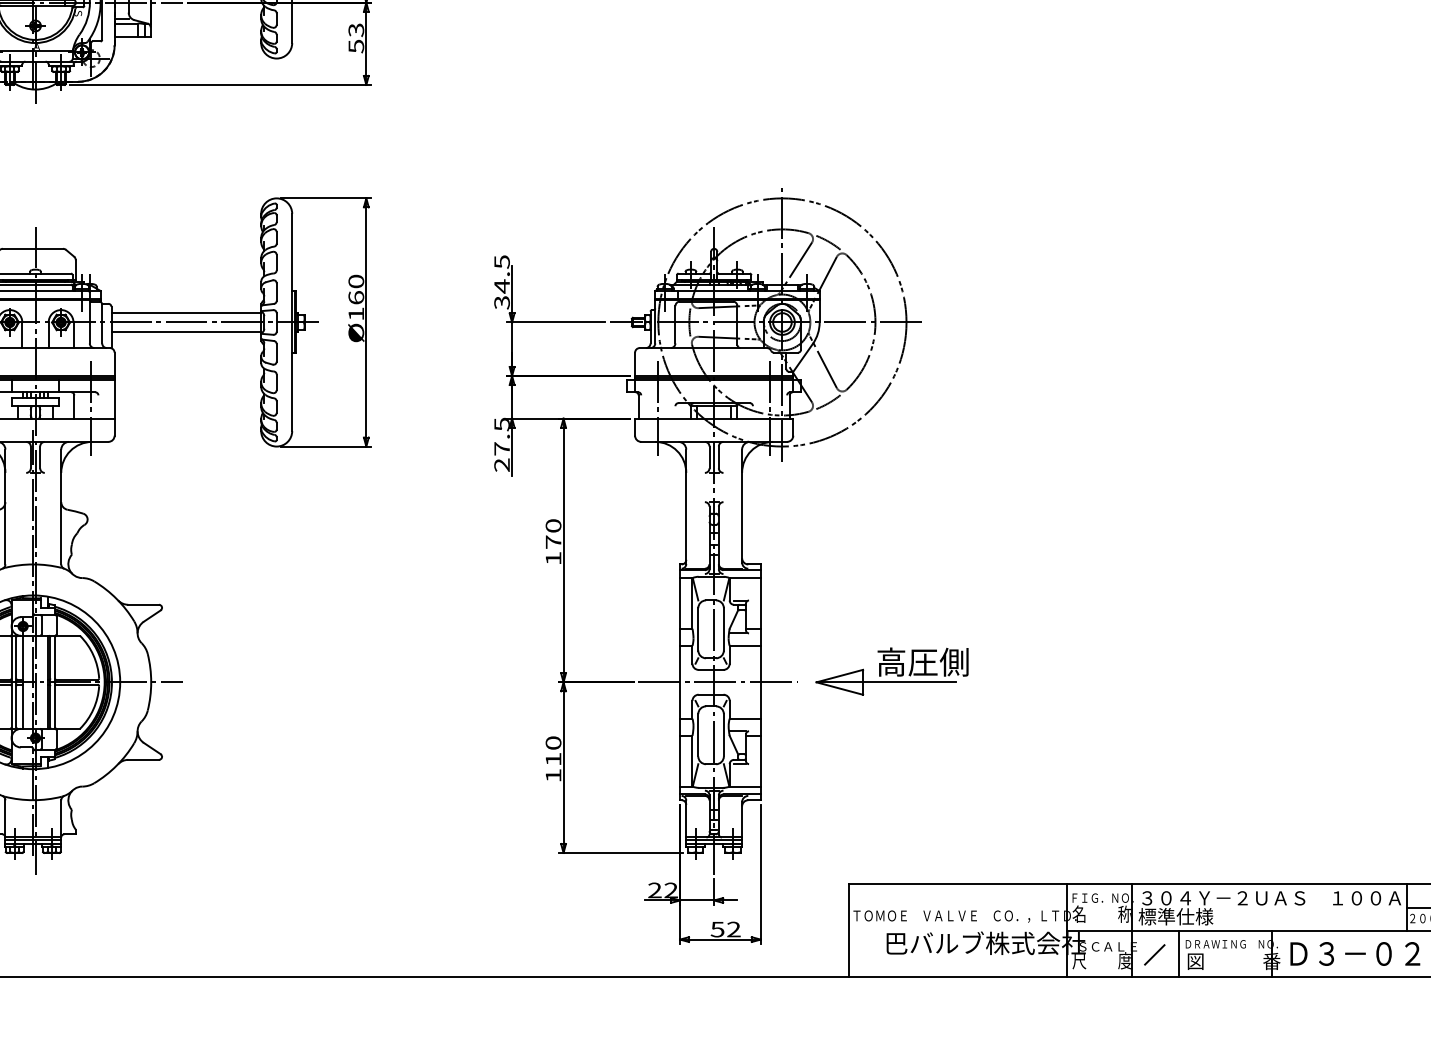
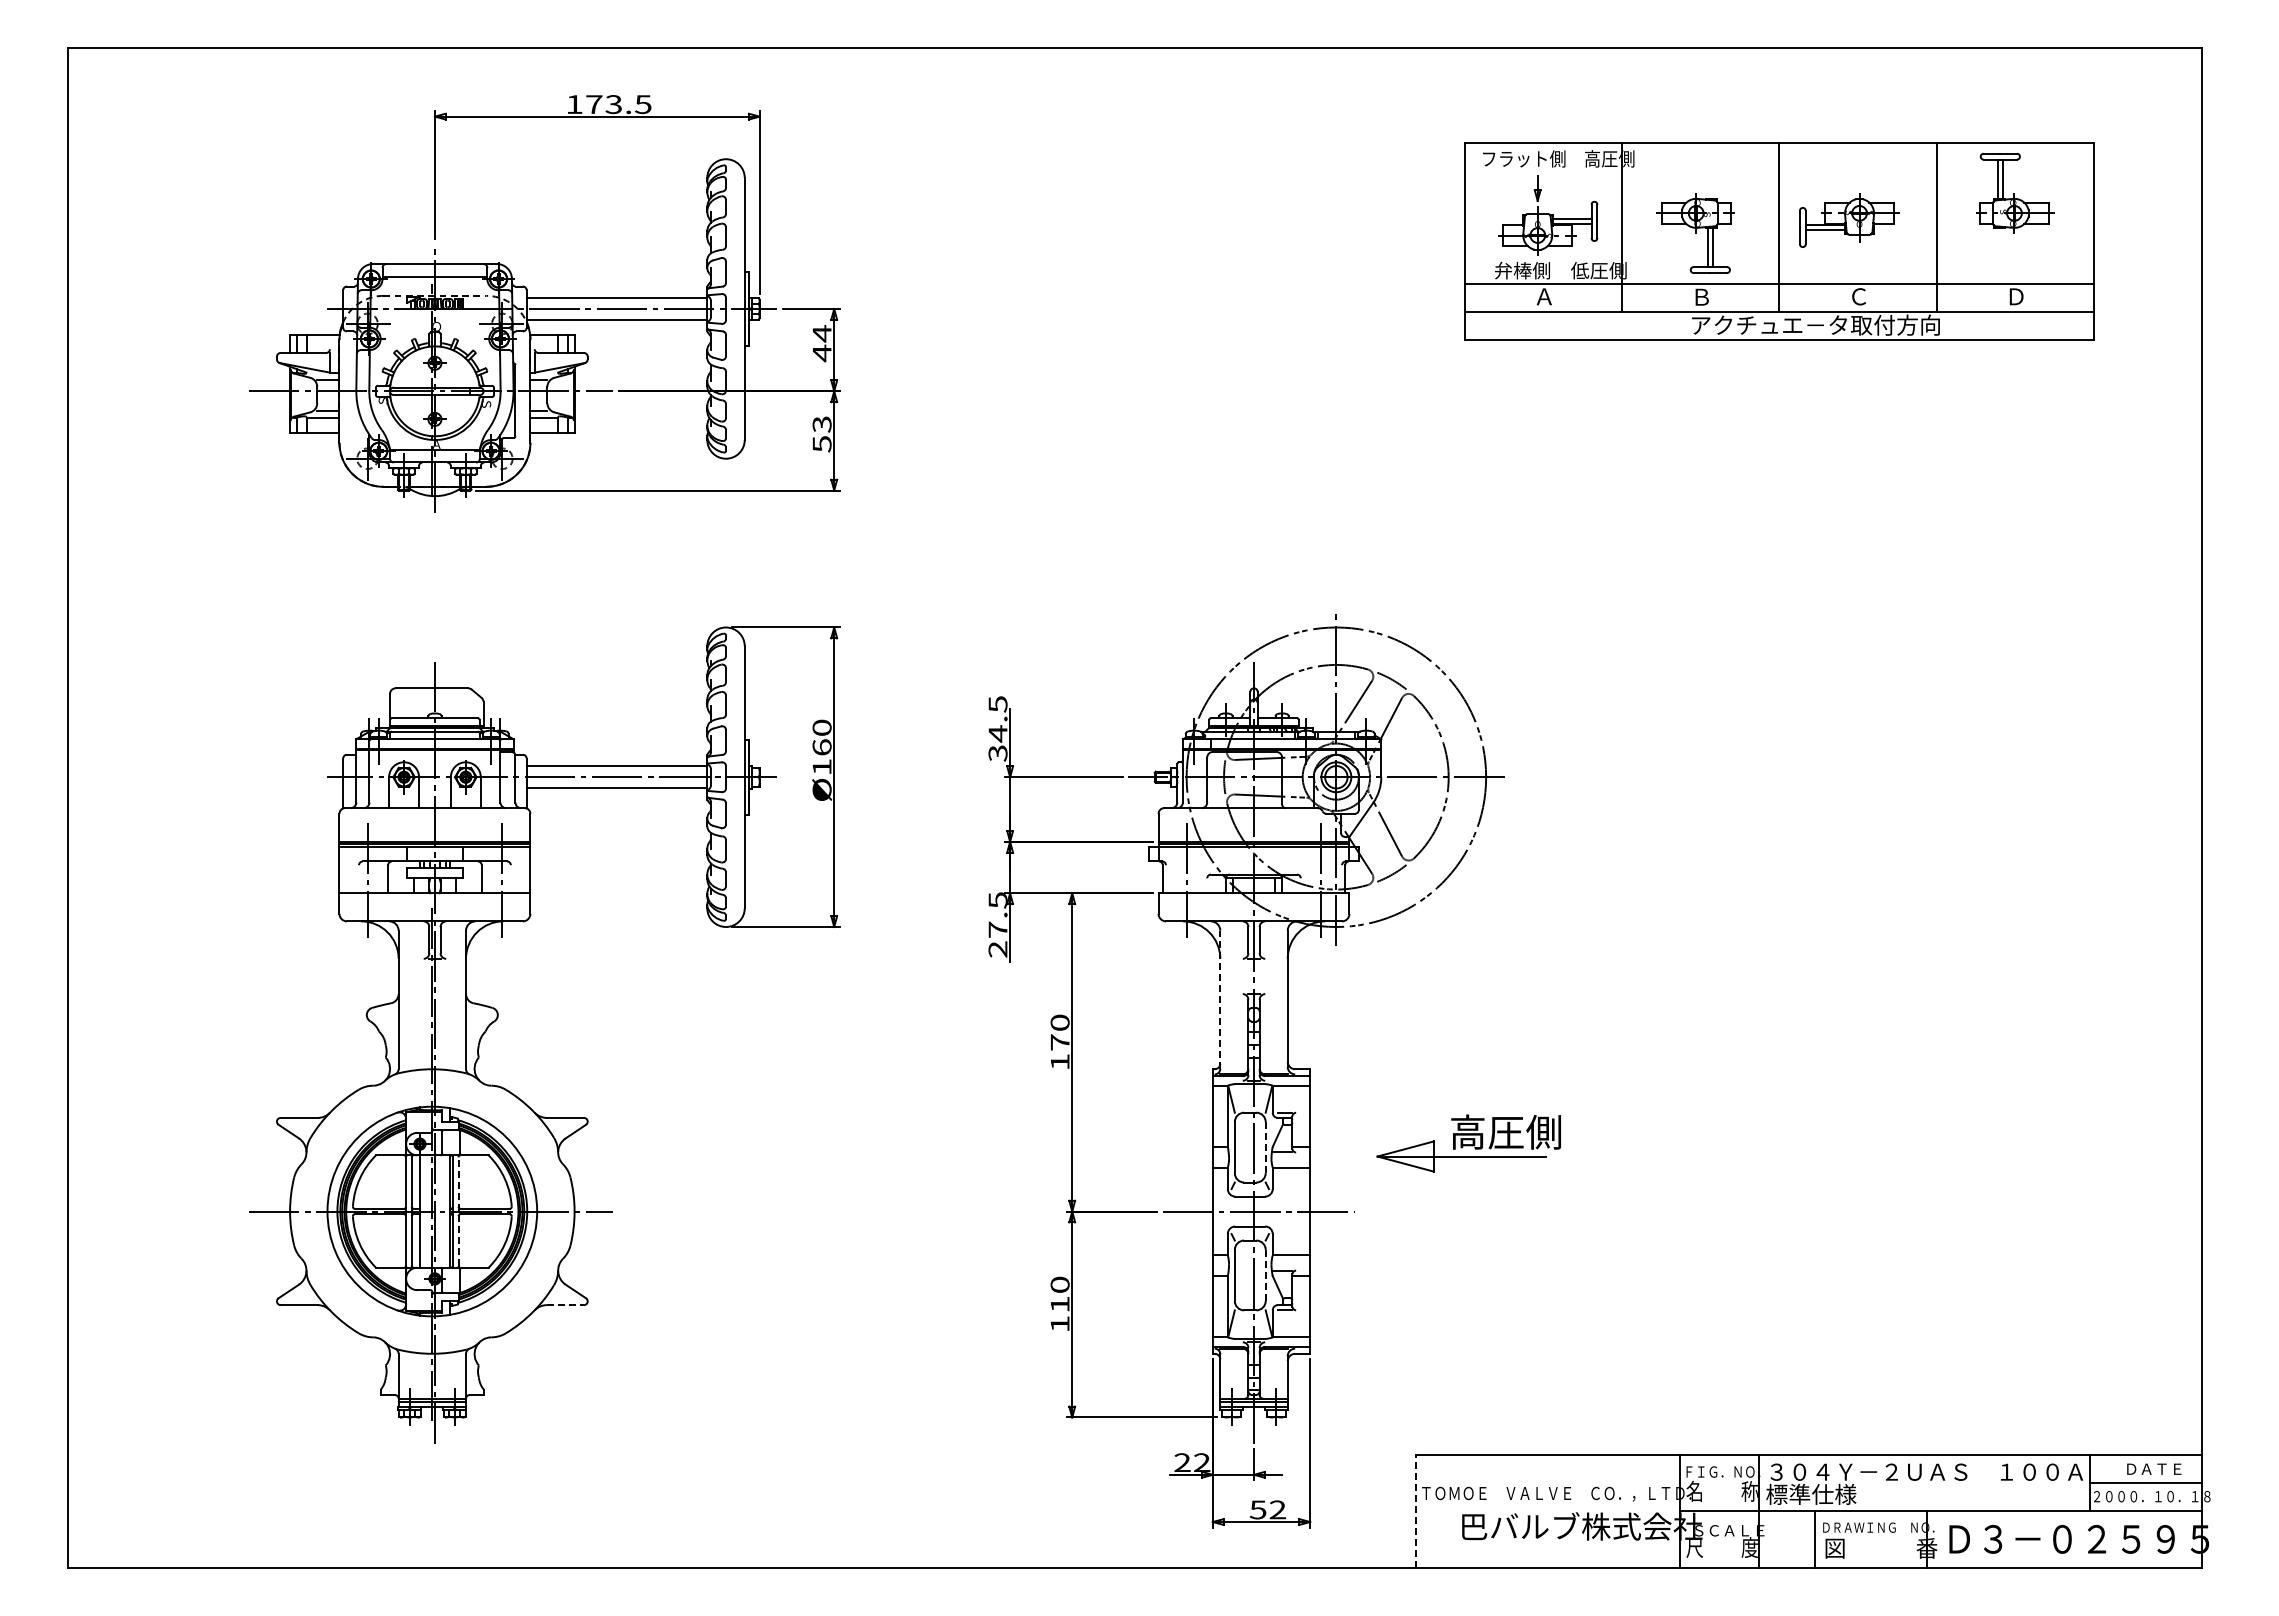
line: (686, 506) -> (1220, 999), solid -> dashed
line: (723, 629) -> (1265, 1147), solid -> dashed
part: (891, 671) -> (1468, 1143), moved
line: (55, 682) -> (458, 1211), solid -> dashed
line: (723, 735) -> (1265, 1275), solid -> dashed
line: (143, 760) -> (565, 1305), solid -> dashed
line: (848, 930) -> (1416, 1510), solid -> dashed
line: (1154, 954) -> (1785, 1540), removed

